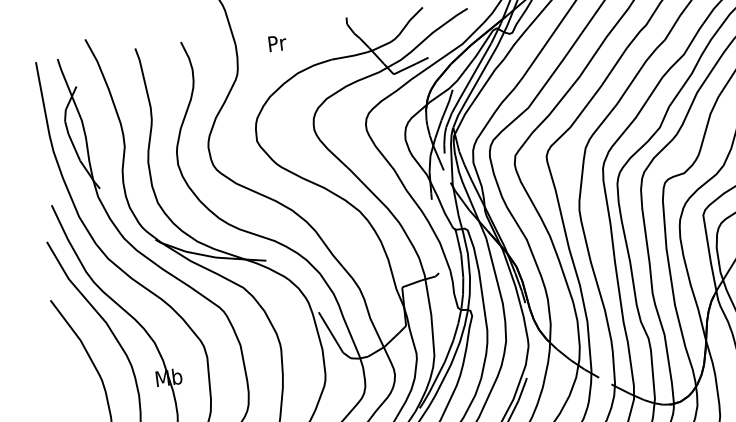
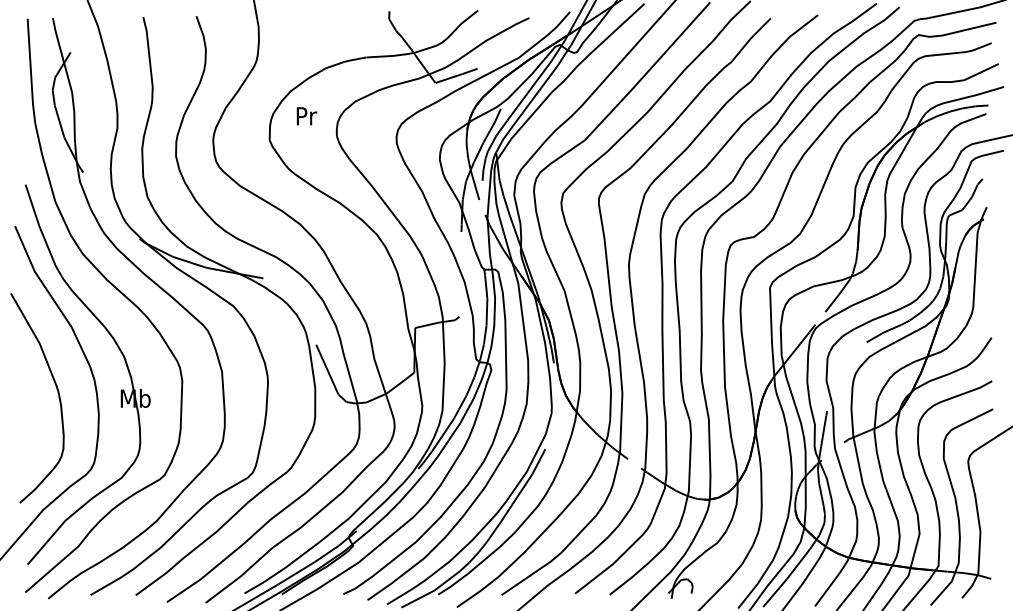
text: (277, 43) -> (306, 116), moved

